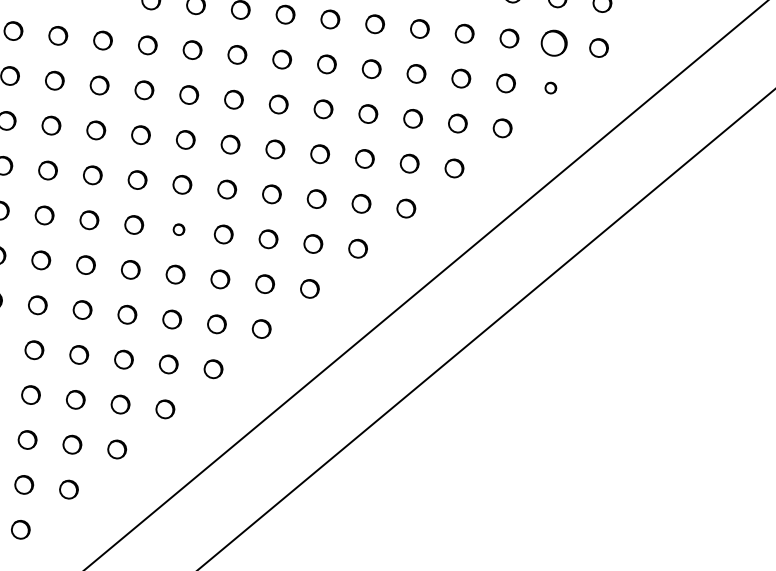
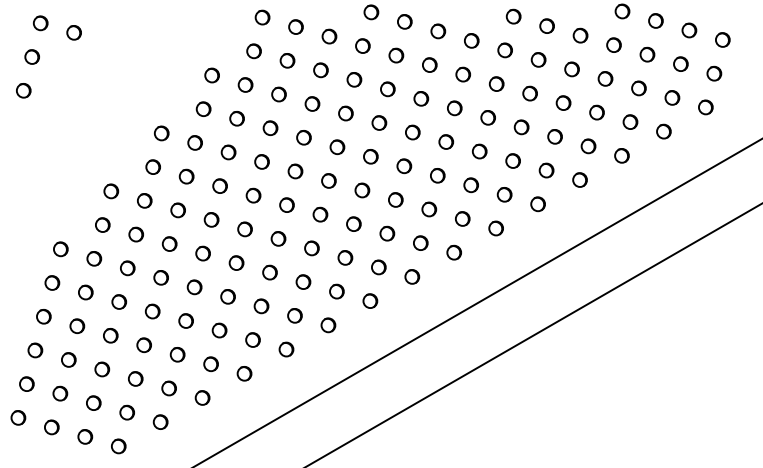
part: (554, 42) -> (672, 97), size x0.71
part: (550, 88) -> (663, 131), size x1.67
part: (179, 229) -> (362, 190), size x1.67

